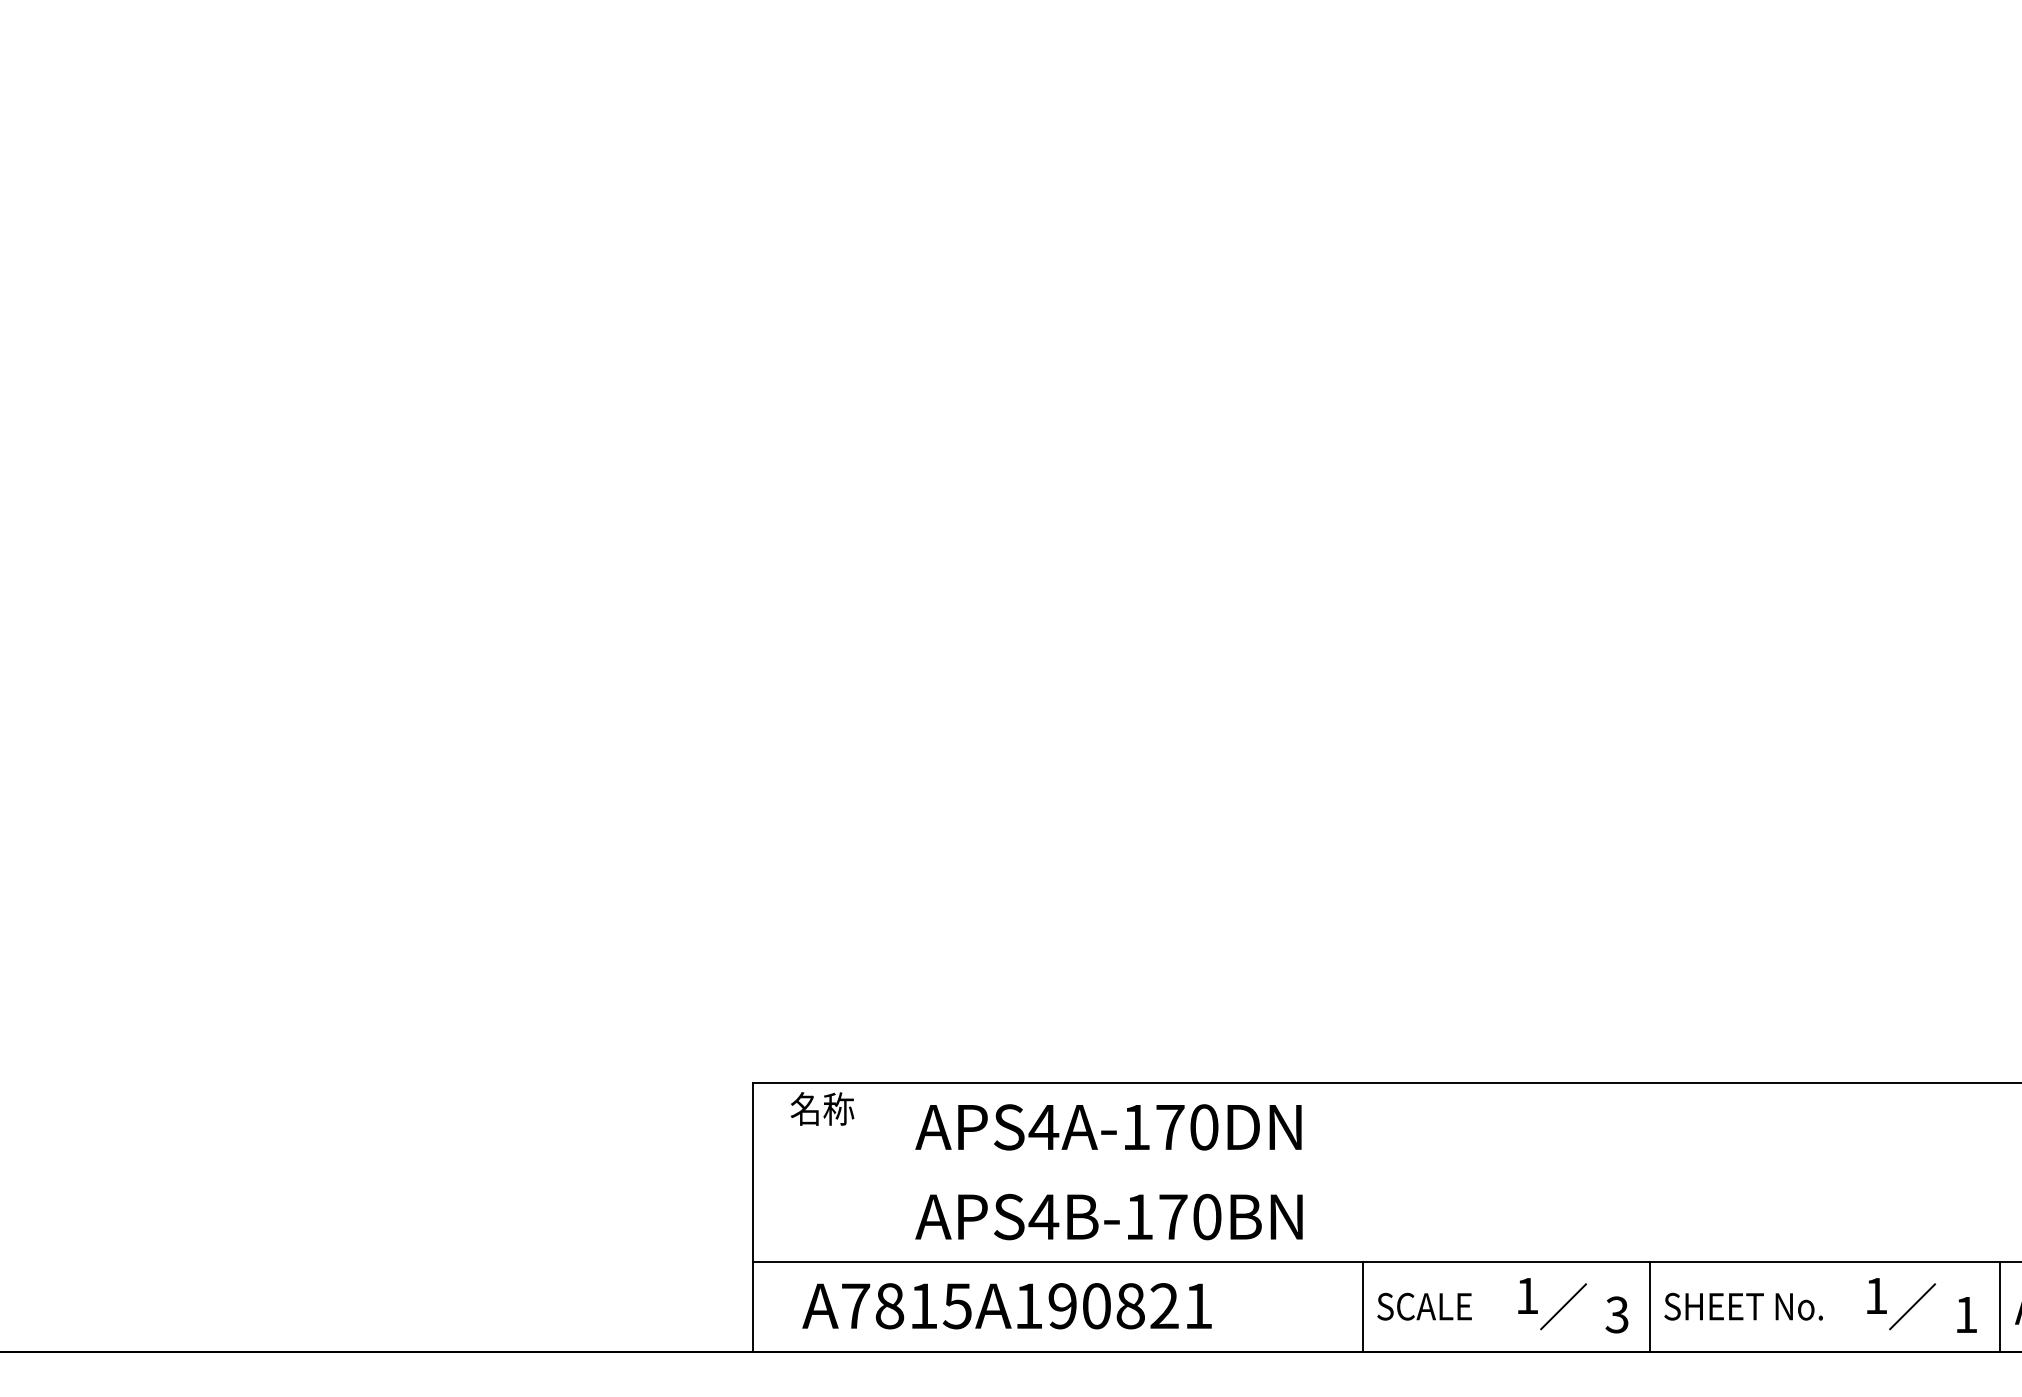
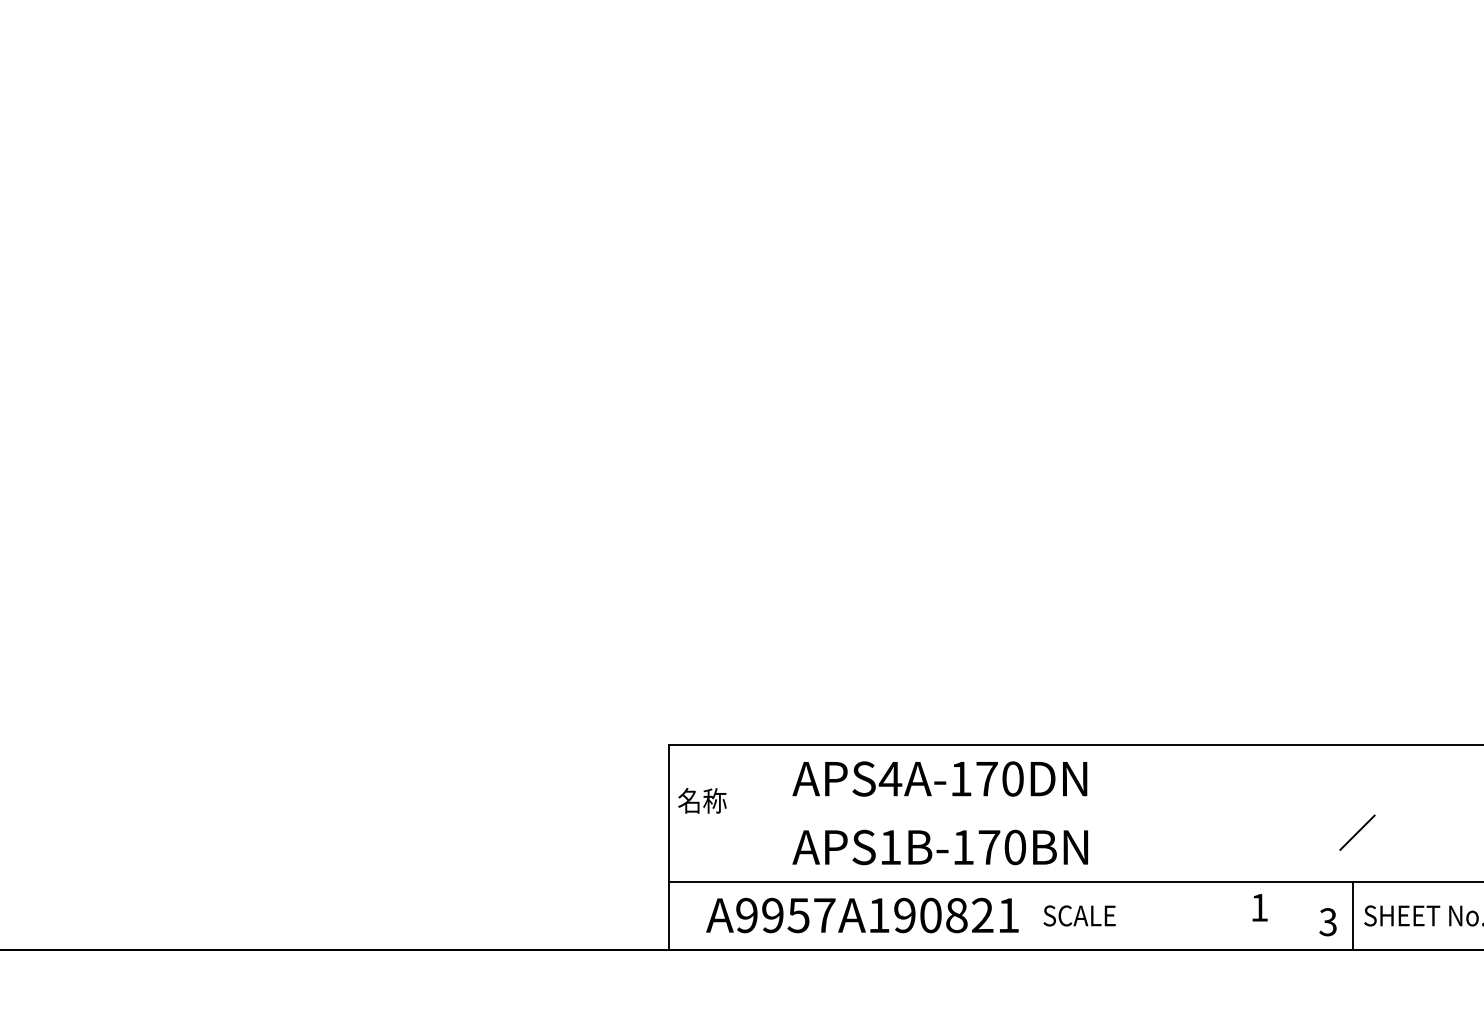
text: (822, 1108) -> (702, 800), moved
text: (1043, 1216) -> (890, 847), APS4B-170BN -> APS1B-170BN
text: (906, 1306) -> (785, 915), A7815A190821 -> A9957A190821
line: (1363, 1306) -> (1134, 915), removed
text: (1424, 1306) -> (1079, 915), moved
line: (1563, 1306) -> (1357, 832), moved

